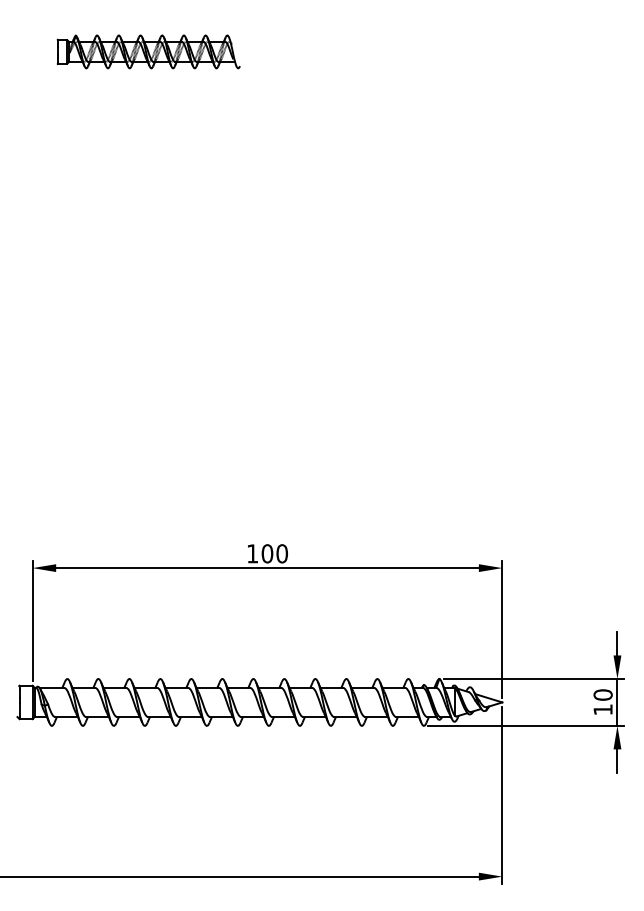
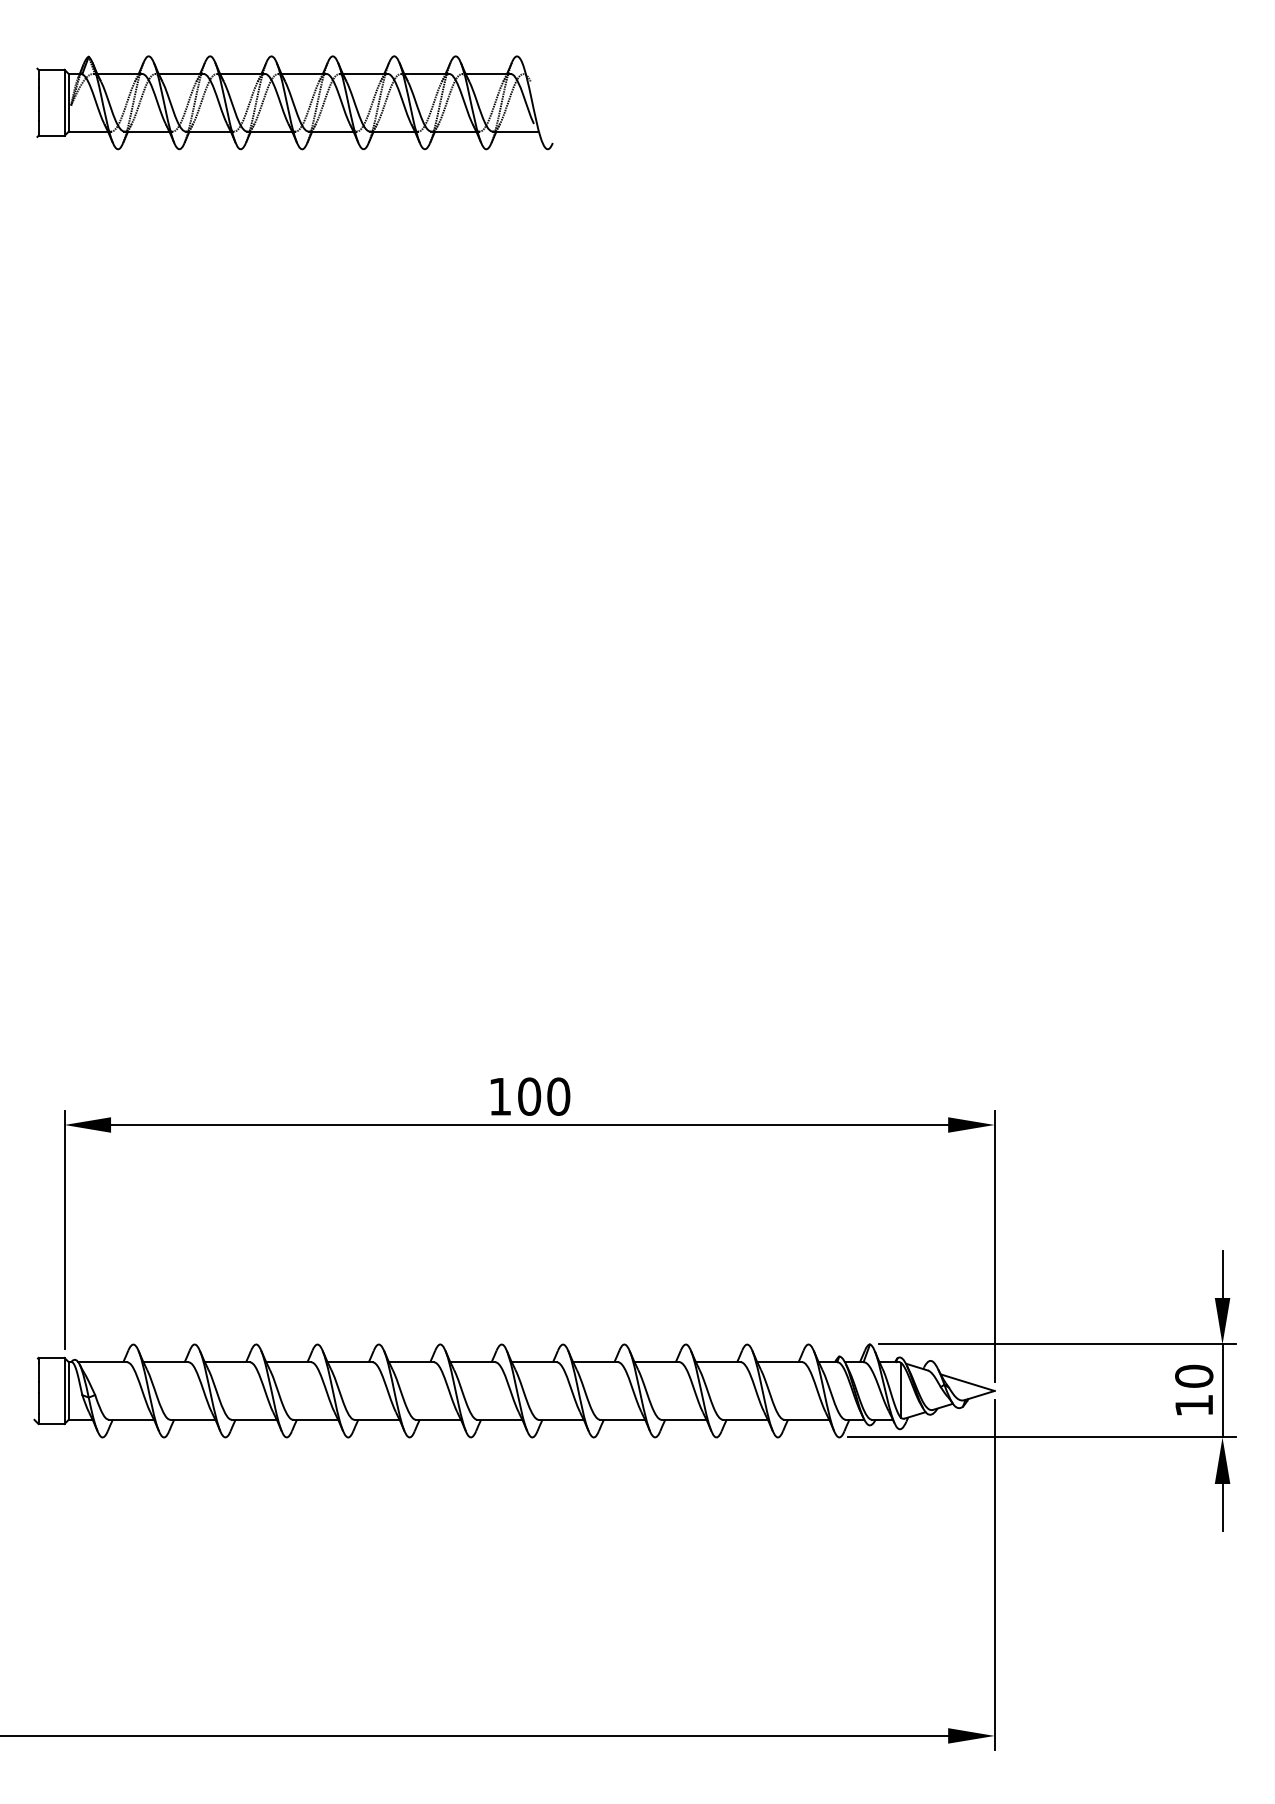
part: (148, 51) -> (293, 101), size x1.43

